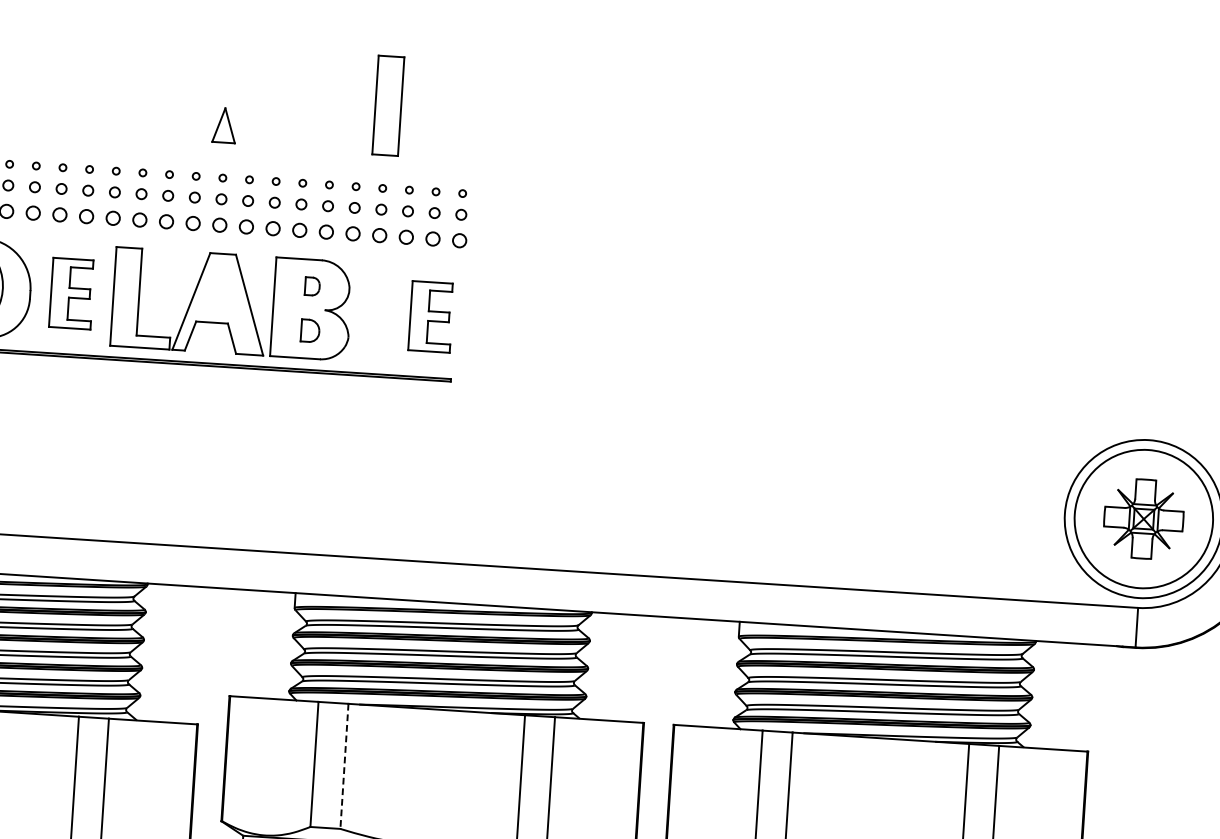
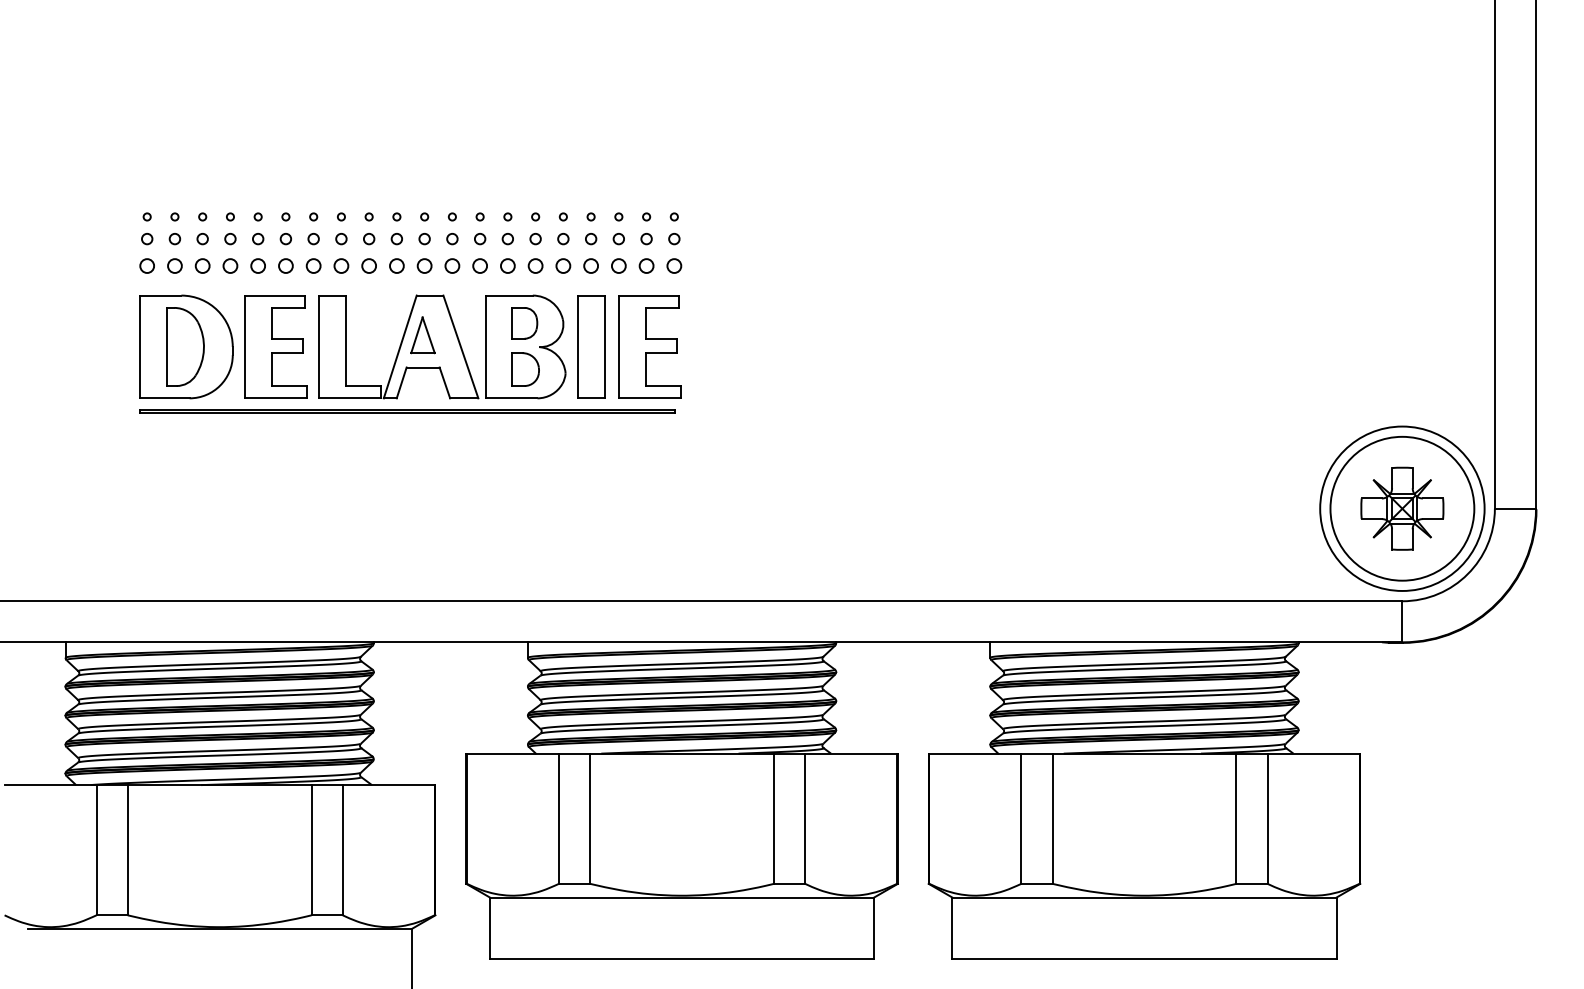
part: (388, 105) -> (591, 346), moved
part: (224, 125) -> (422, 335), moved
part: (312, 286) -> (524, 323), size x1.67
part: (71, 293) -> (275, 346), size x1.43
part: (430, 316) -> (649, 346), size x1.43
part: (310, 330) -> (525, 369), size x1.43
line: (344, 767) -> (590, 819), dashed -> solid

